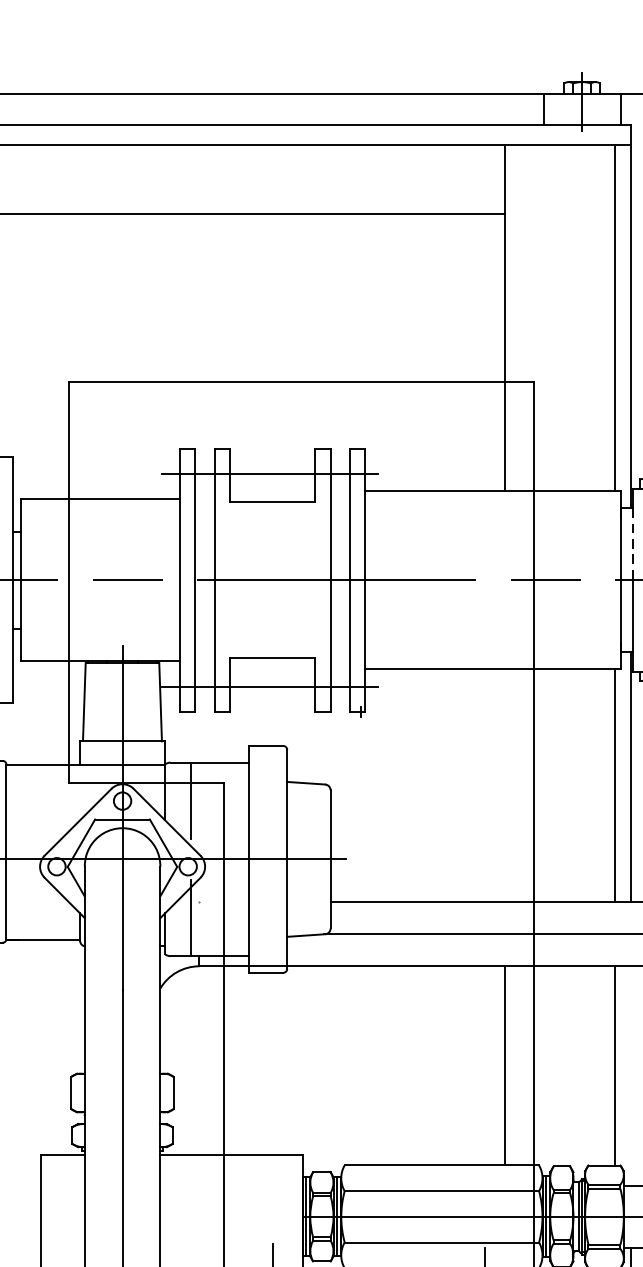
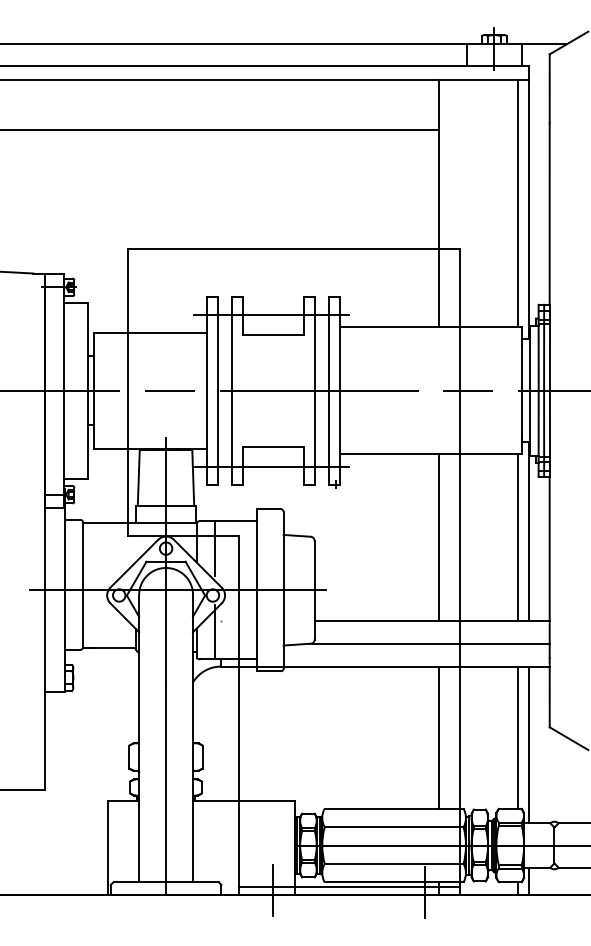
line: (632, 544) -> (530, 365), dashed -> solid
line: (505, 785) -> (439, 537), added
line: (630, 1075) -> (528, 744), added

